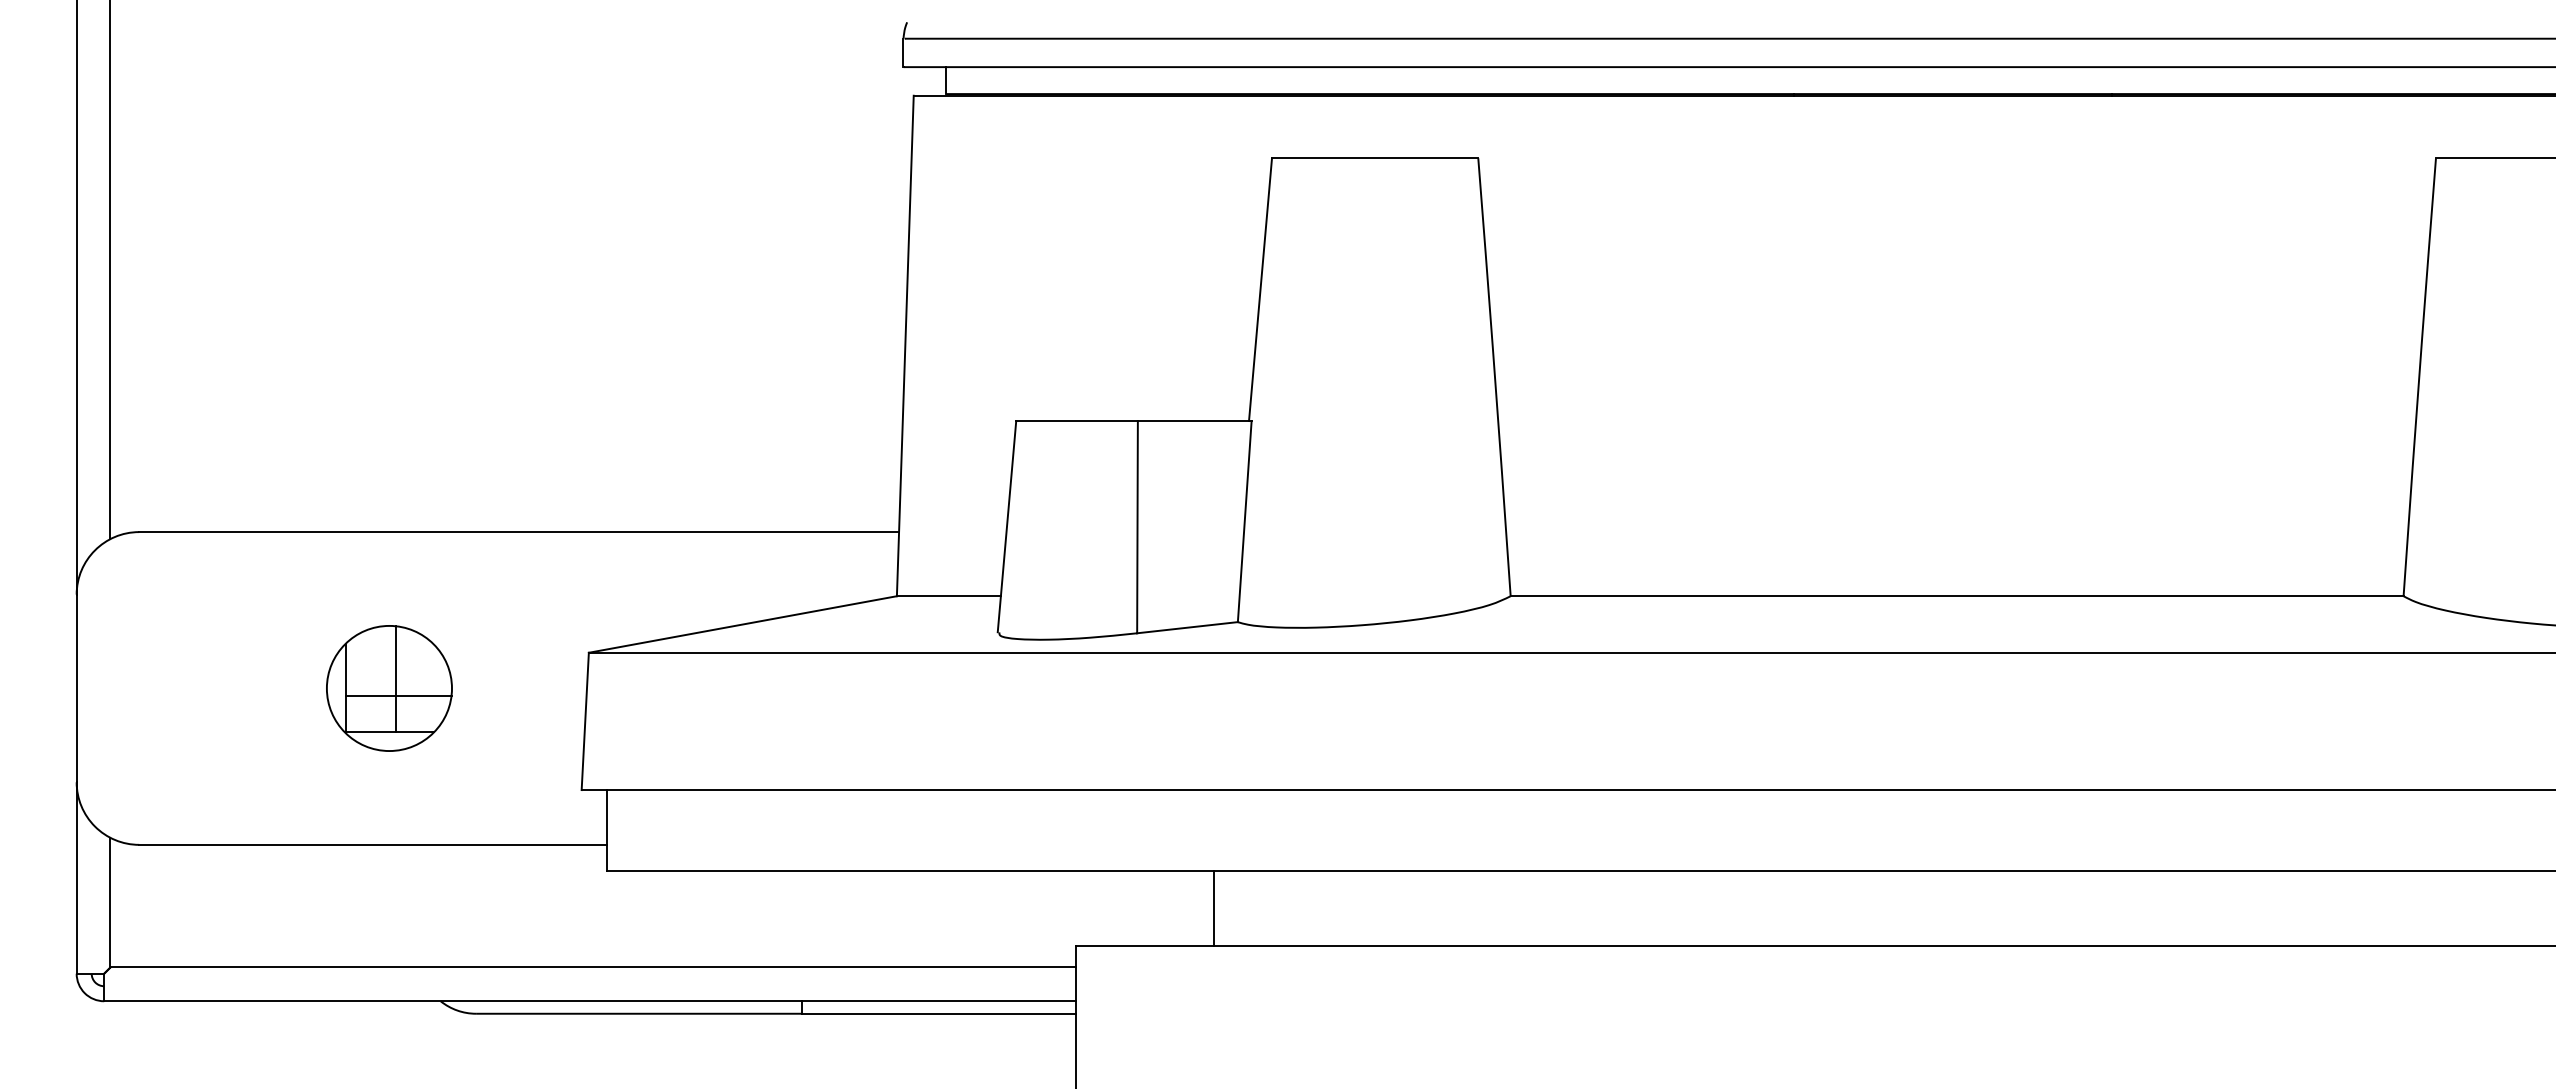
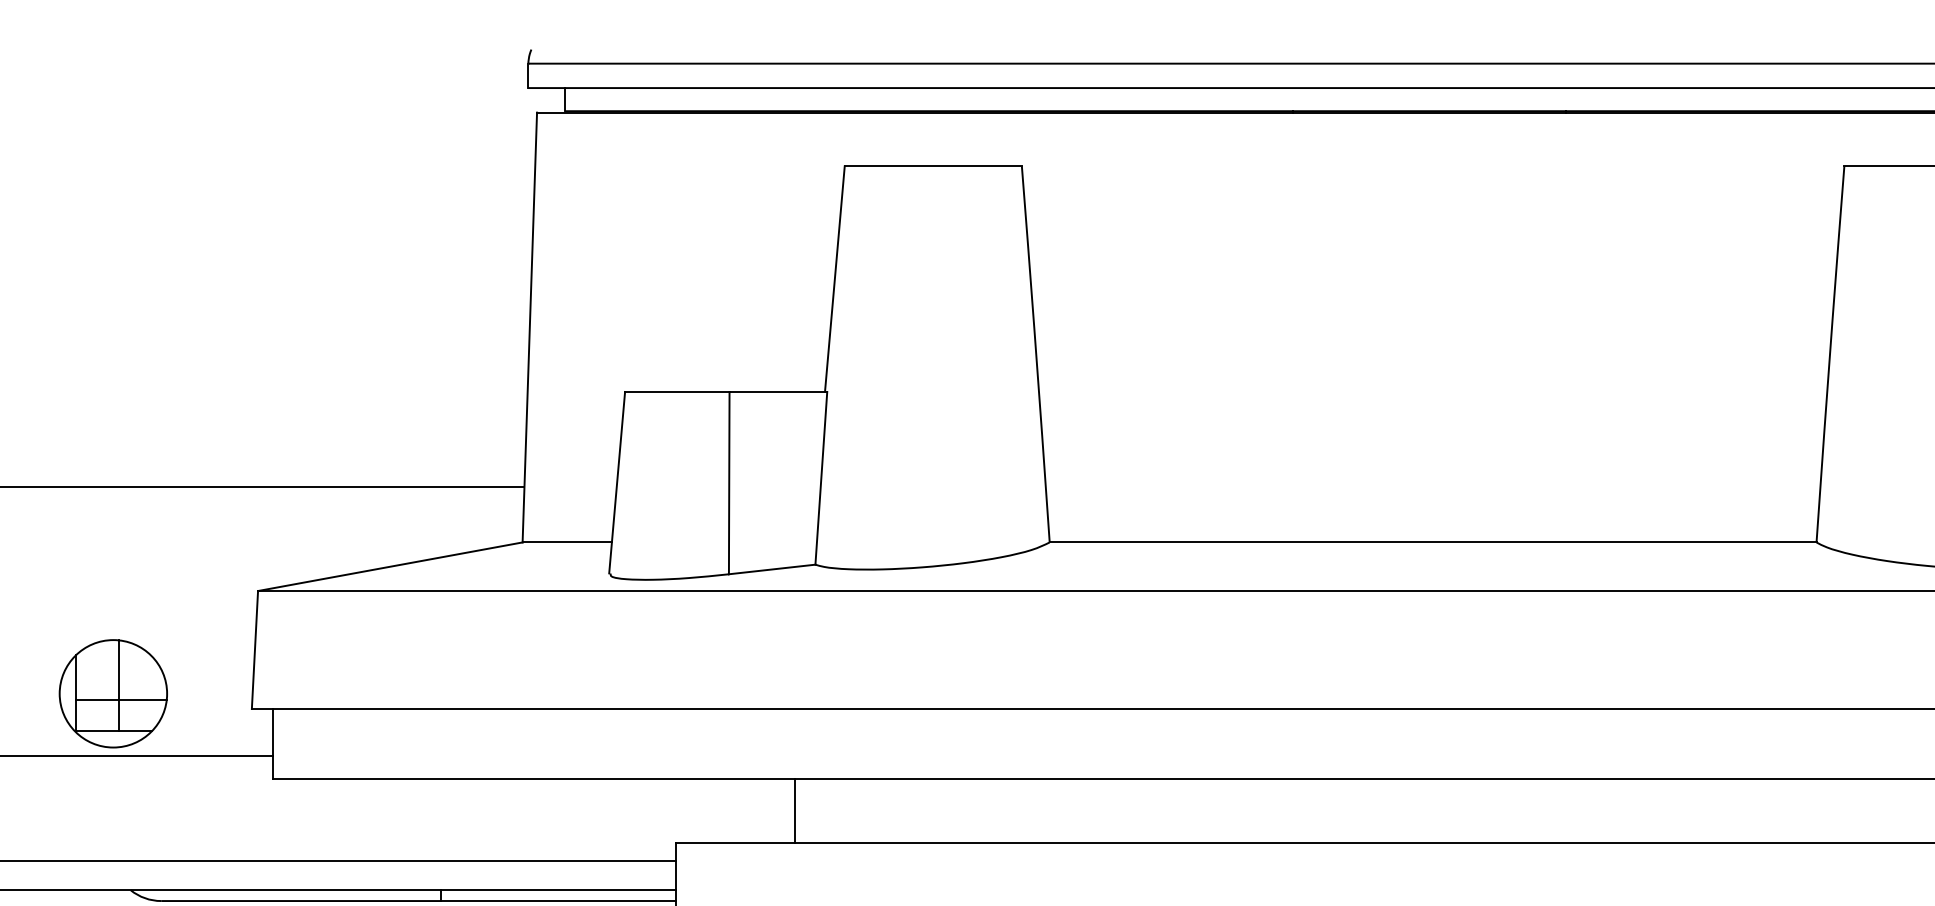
part: (389, 688) -> (113, 693), moved

